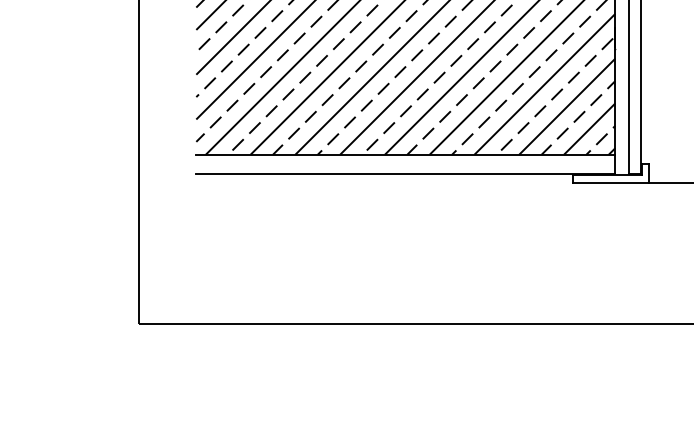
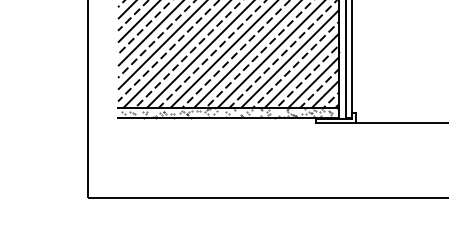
hatch: (409, 162) -> (230, 112), added

